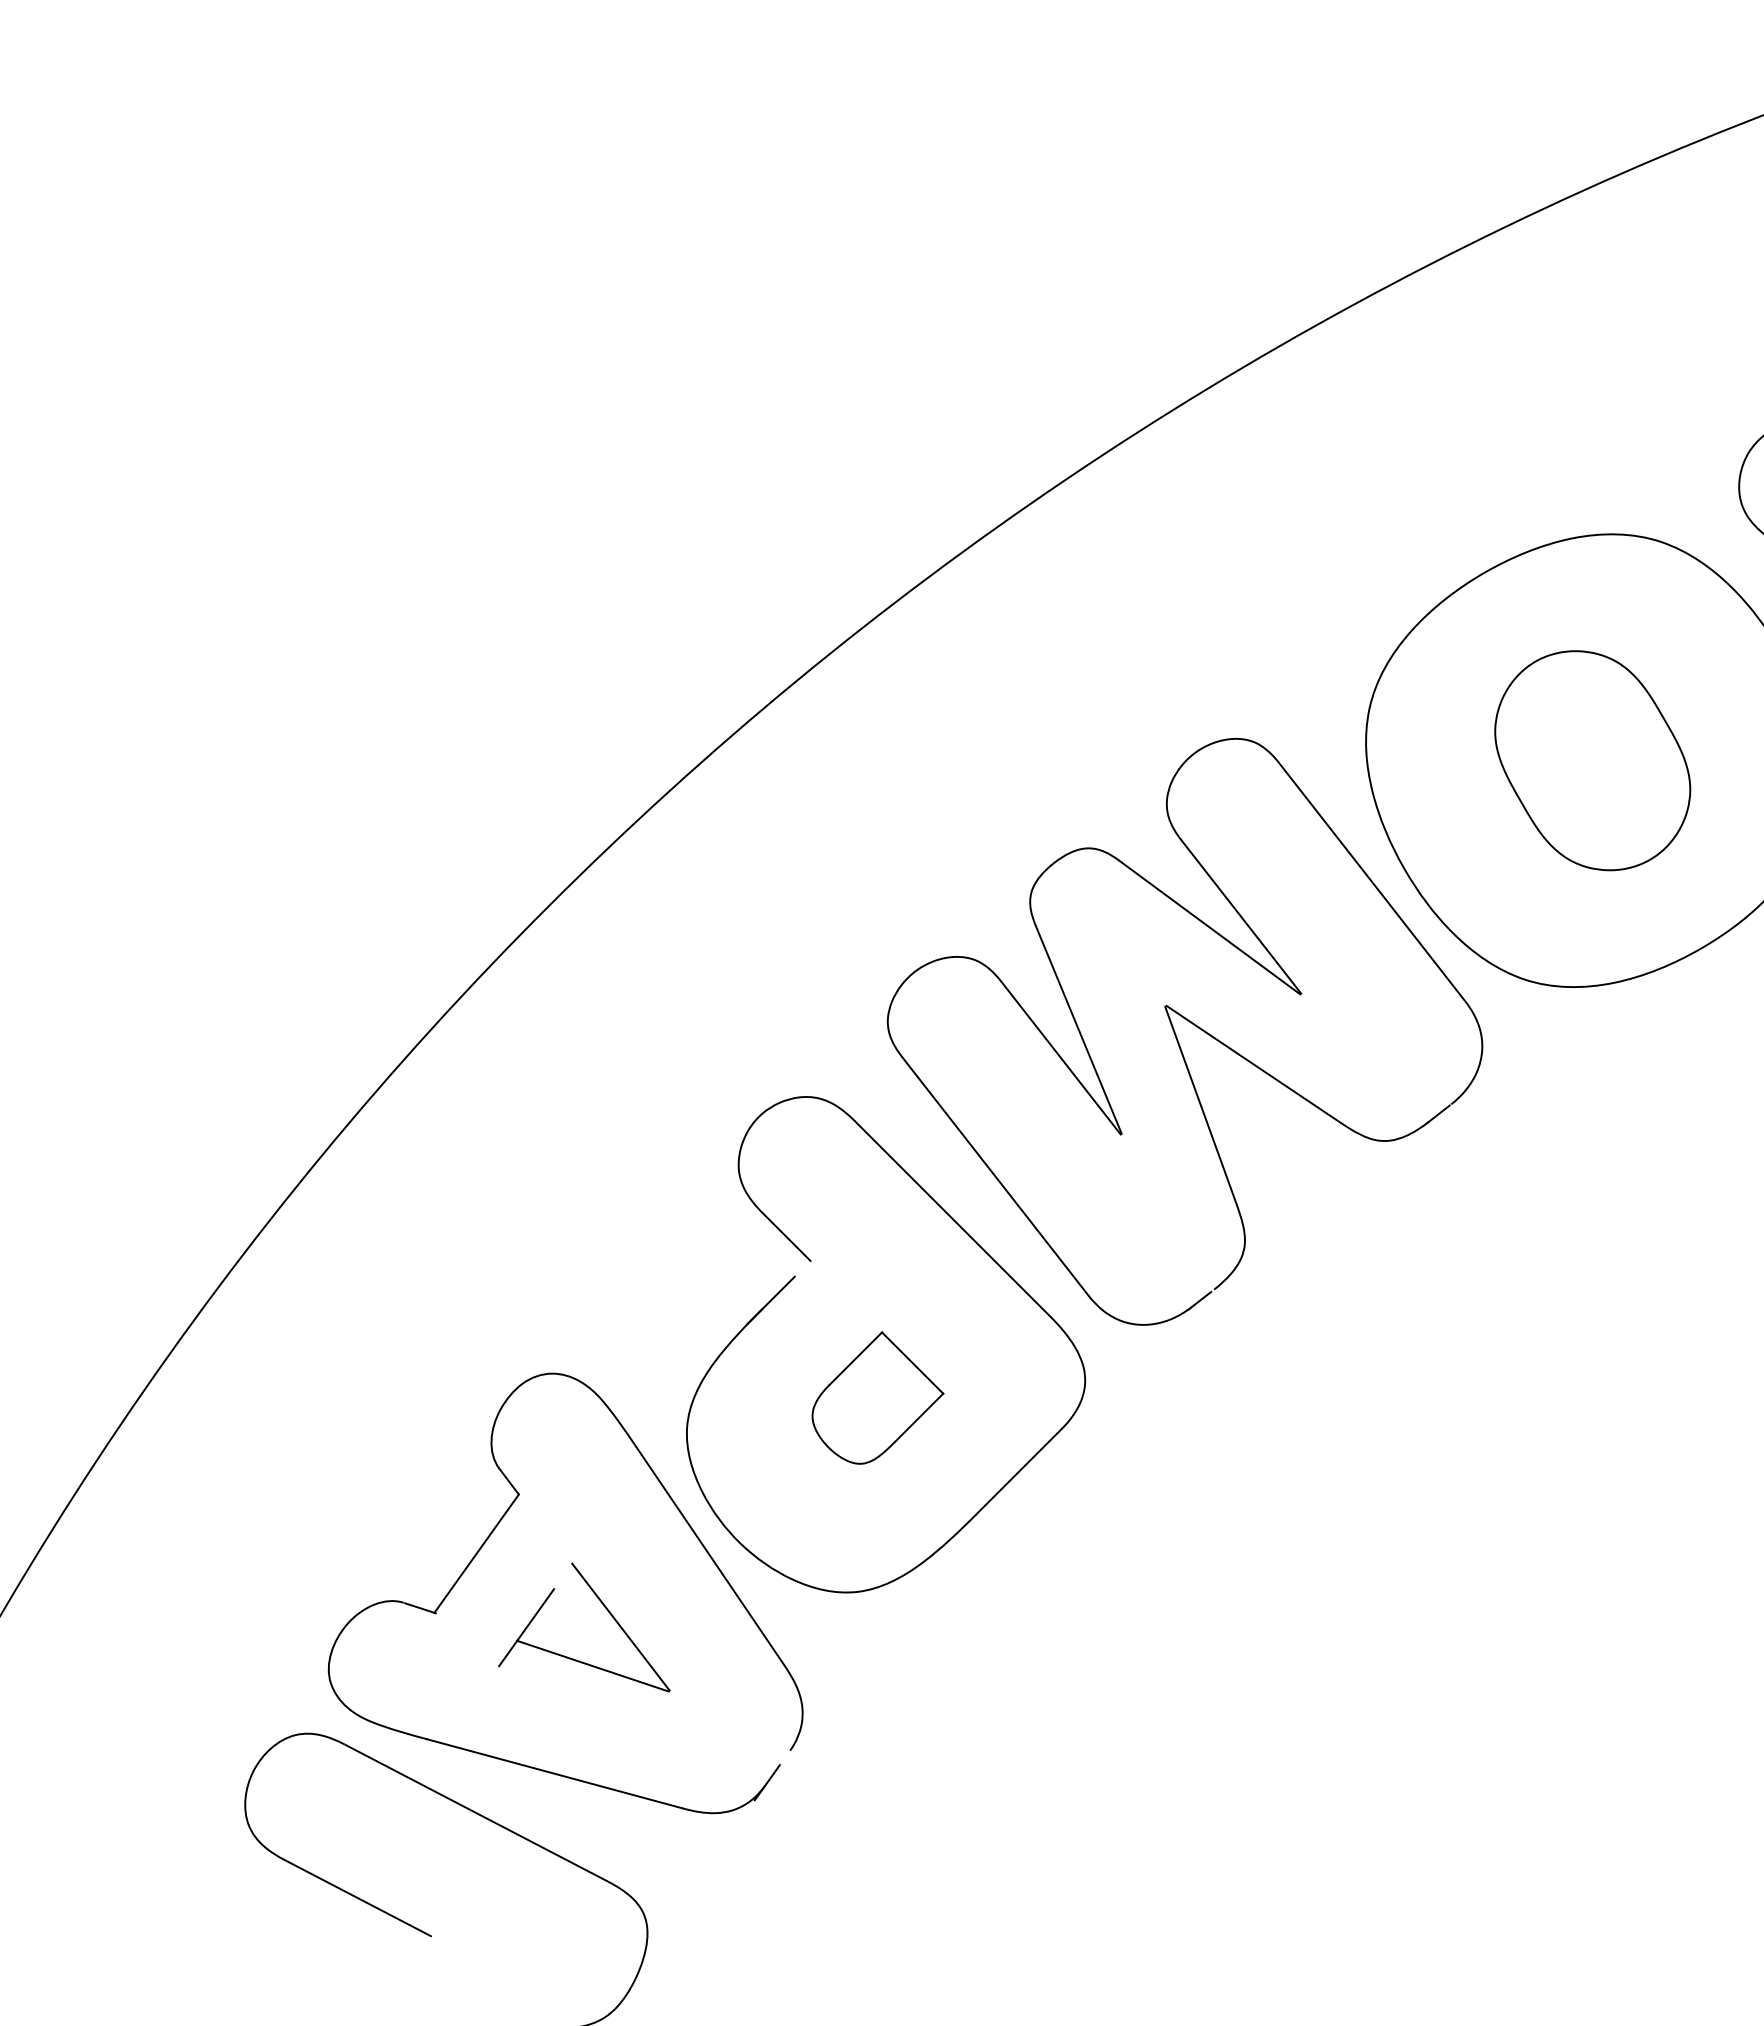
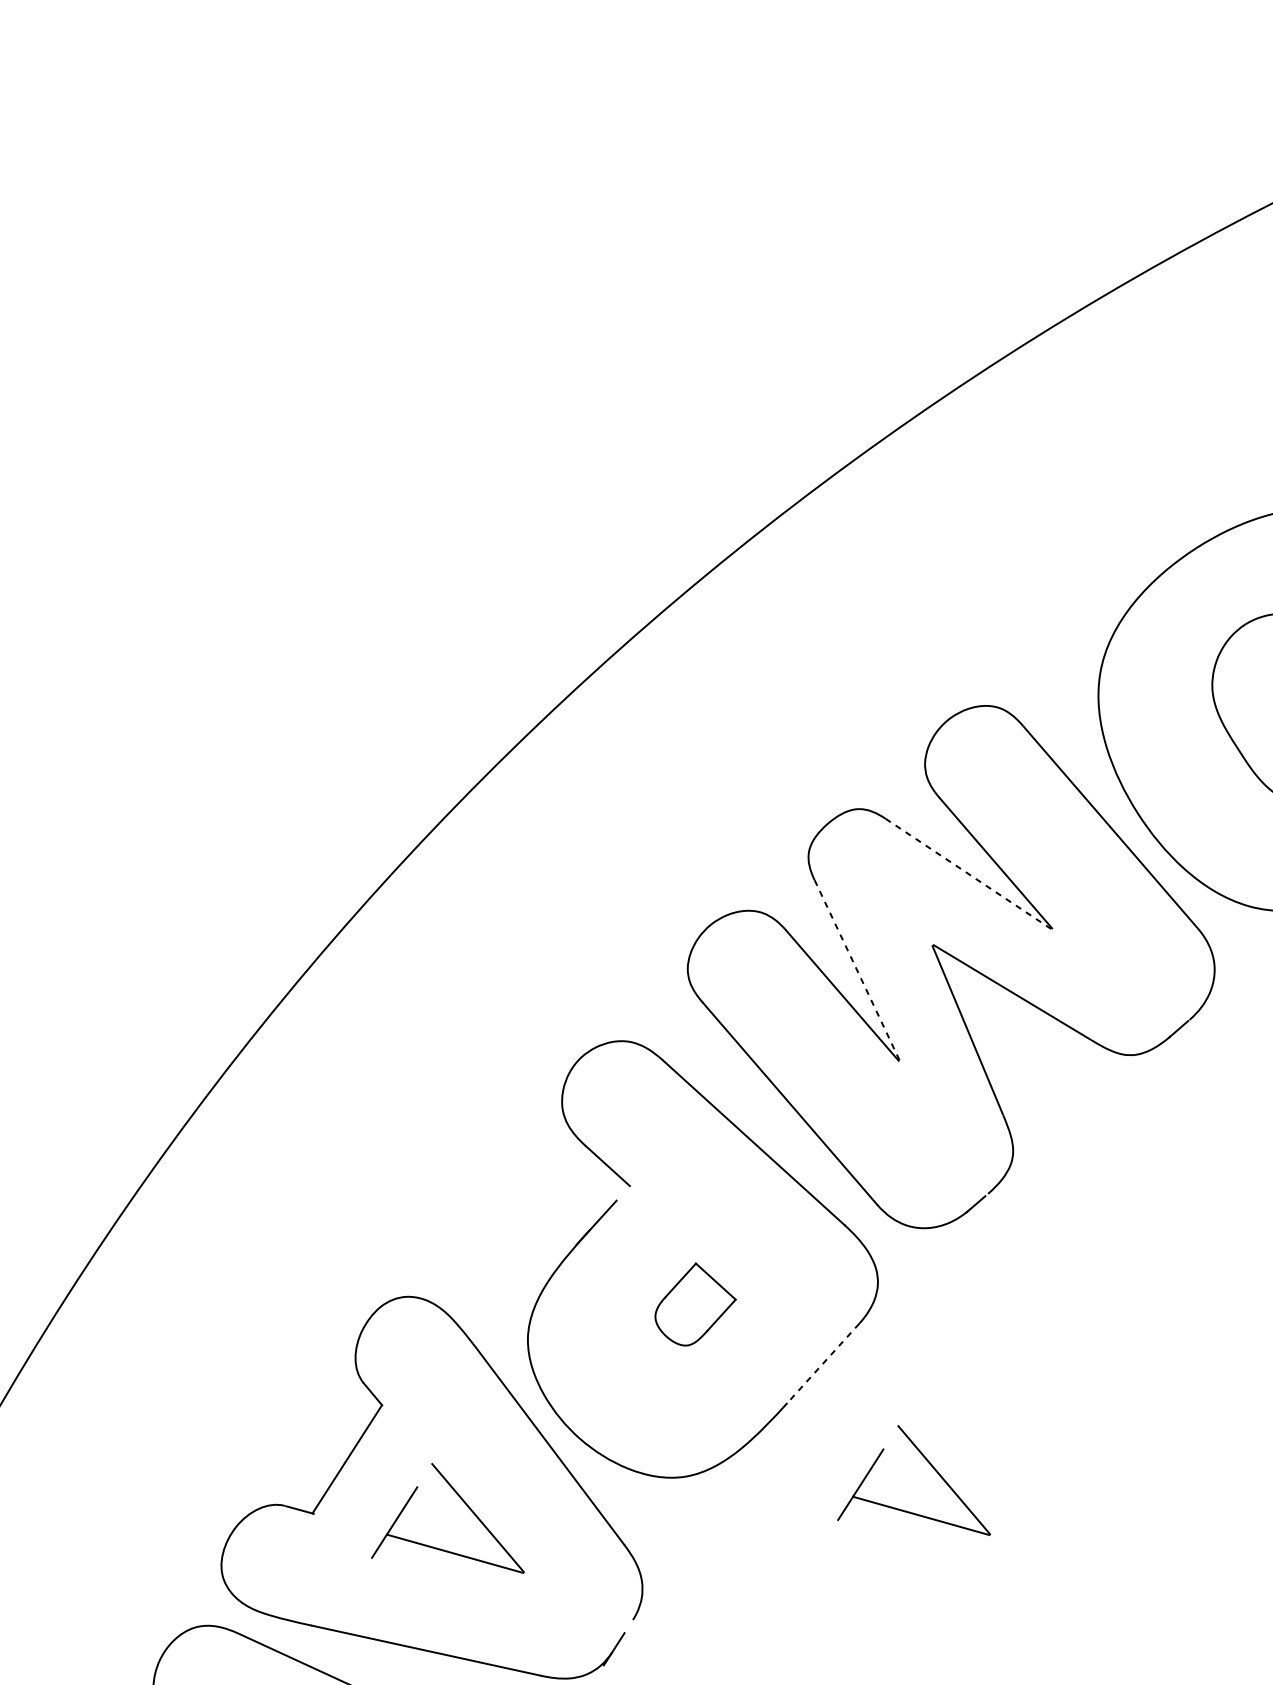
line: (1210, 927) -> (969, 873), solid -> dashed
line: (1078, 1029) -> (856, 969), solid -> dashed
part: (877, 1397) -> (694, 1303), size x0.7
line: (1018, 1472) -> (822, 1364), solid -> dashed
part: (1135, 1594) -> (931, 1466), added

